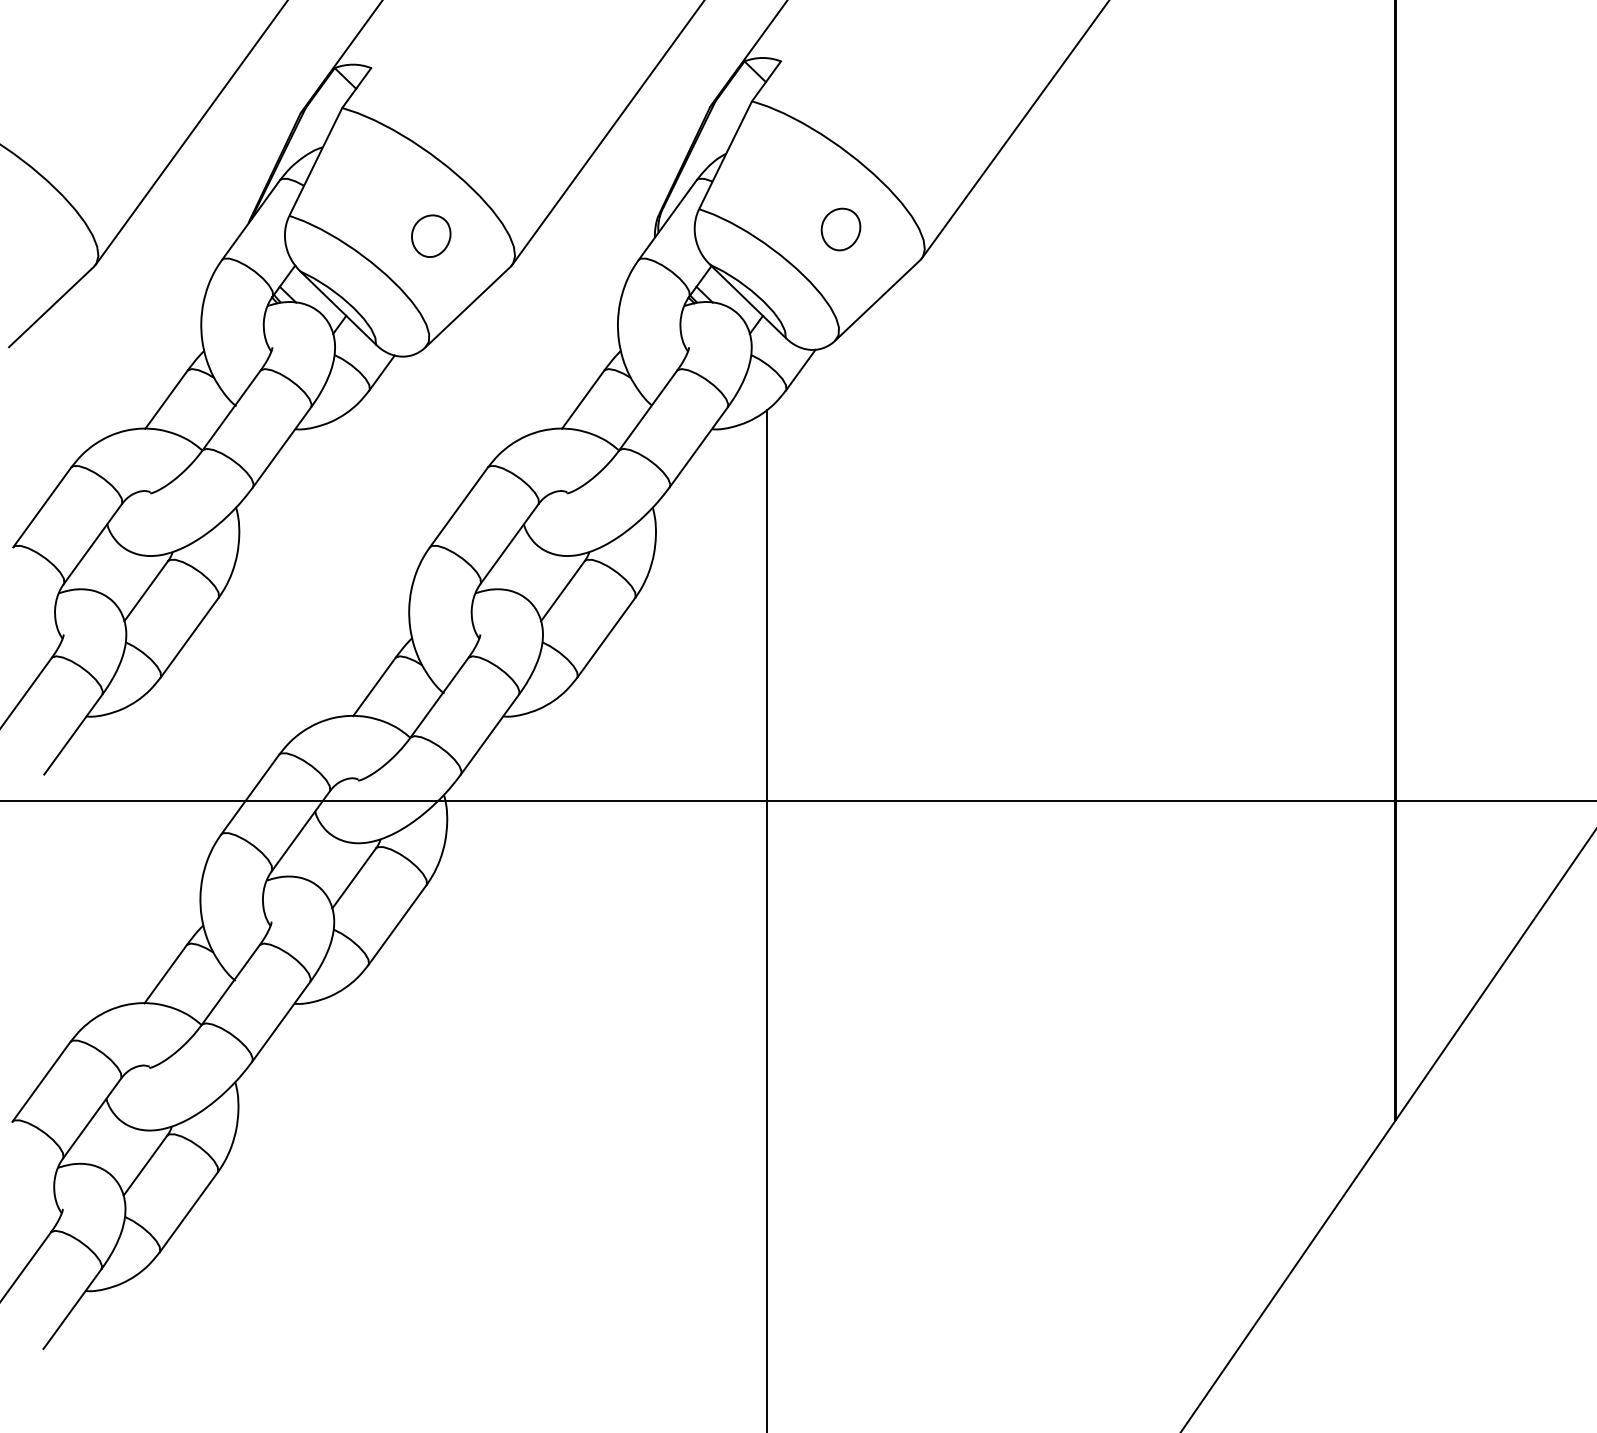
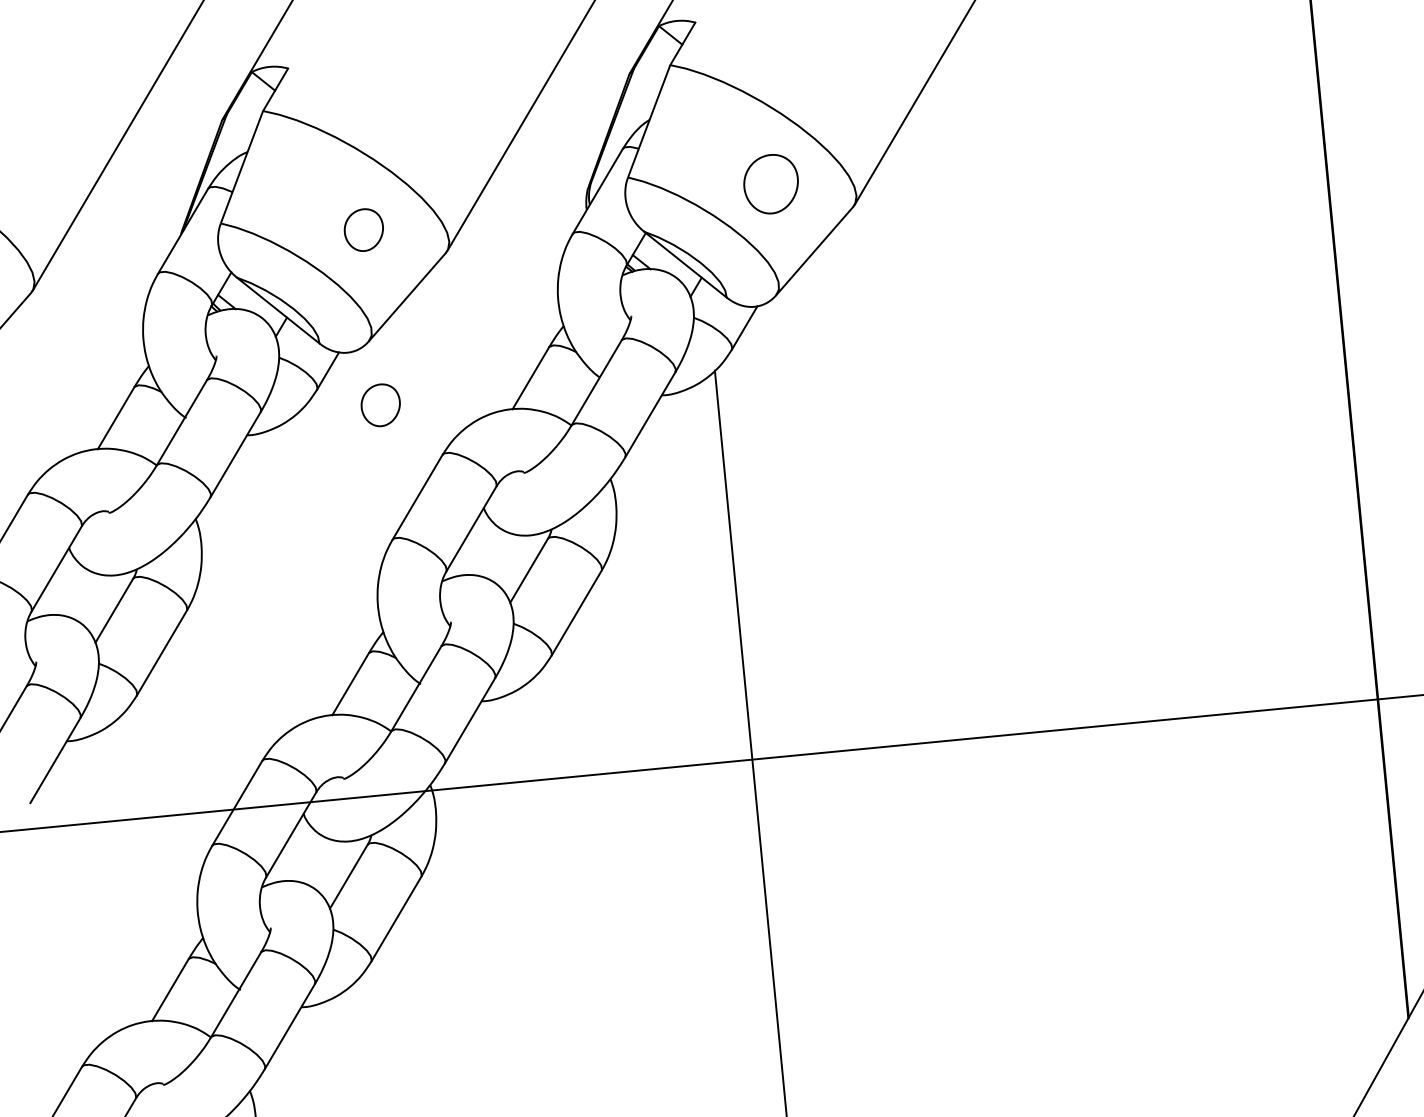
part: (840, 229) -> (770, 184), size x1.4
part: (431, 411) -> (381, 404), added

